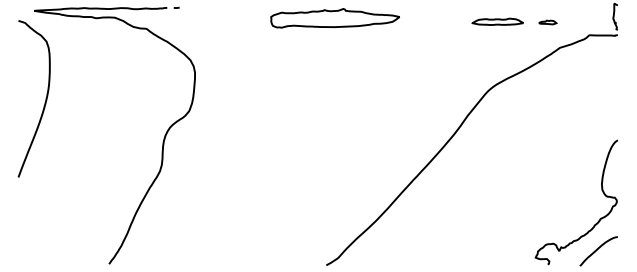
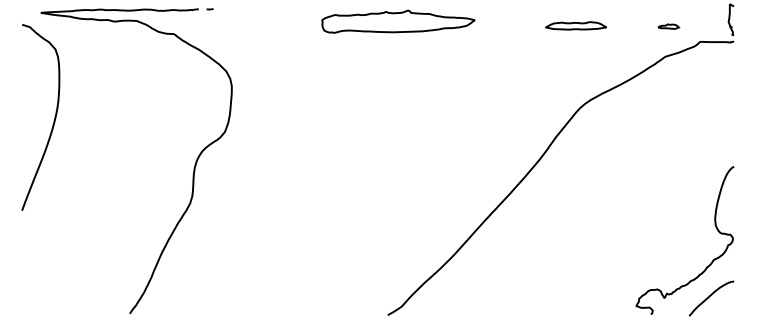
part: (497, 21) -> (575, 25), moved
part: (547, 22) -> (668, 26), moved

